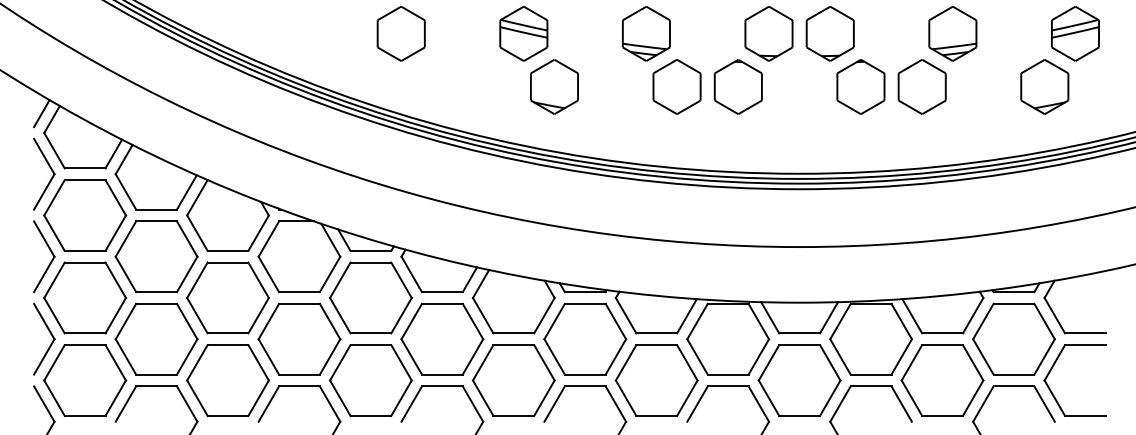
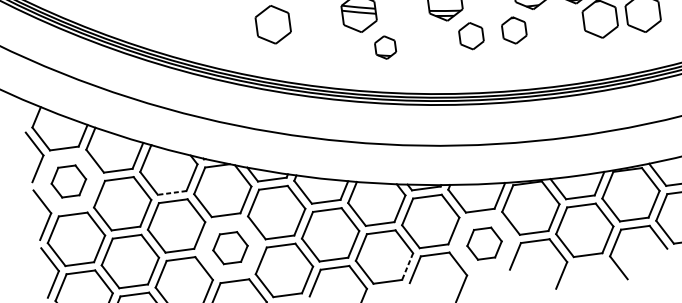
part: (554, 86) -> (385, 47), size x0.6
part: (676, 86) -> (471, 35), size x0.7
part: (737, 86) -> (513, 30), size x0.7
line: (41, 113) -> (28, 114), removed
part: (85, 215) -> (69, 181), size x0.6
line: (227, 250) -> (171, 192), solid -> dashed
part: (299, 338) -> (230, 247), size x0.6
part: (656, 380) -> (484, 243), size x0.6
line: (544, 398) -> (407, 266), solid -> dashed

